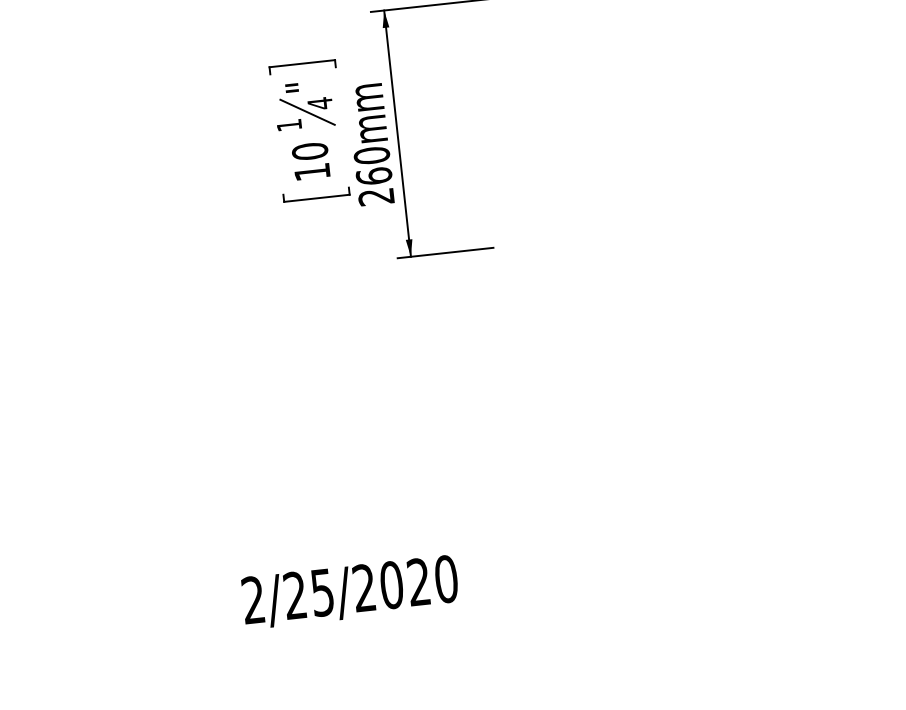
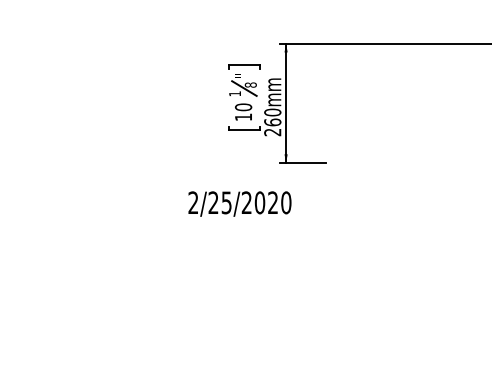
text: (319, 102) -> (250, 84), 4 -> 8
text: (349, 591) -> (239, 203), moved

